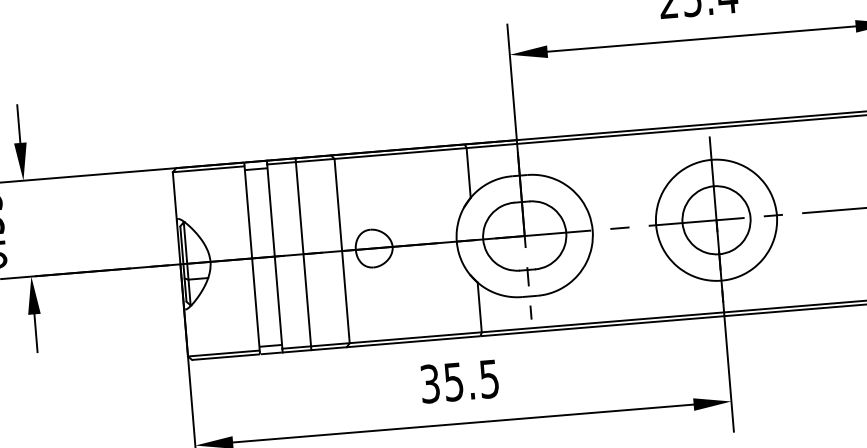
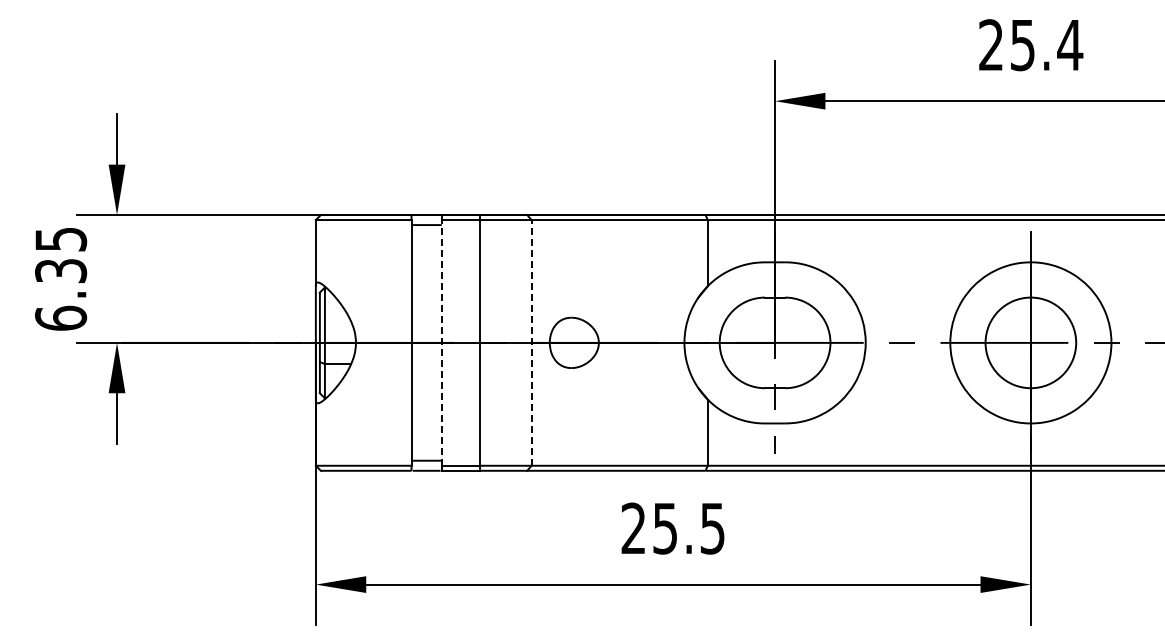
line: (342, 250) -> (531, 342), solid -> dashed
line: (274, 256) -> (441, 342), solid -> dashed
text: (430, 383) -> (633, 528), 35.5 -> 25.5

